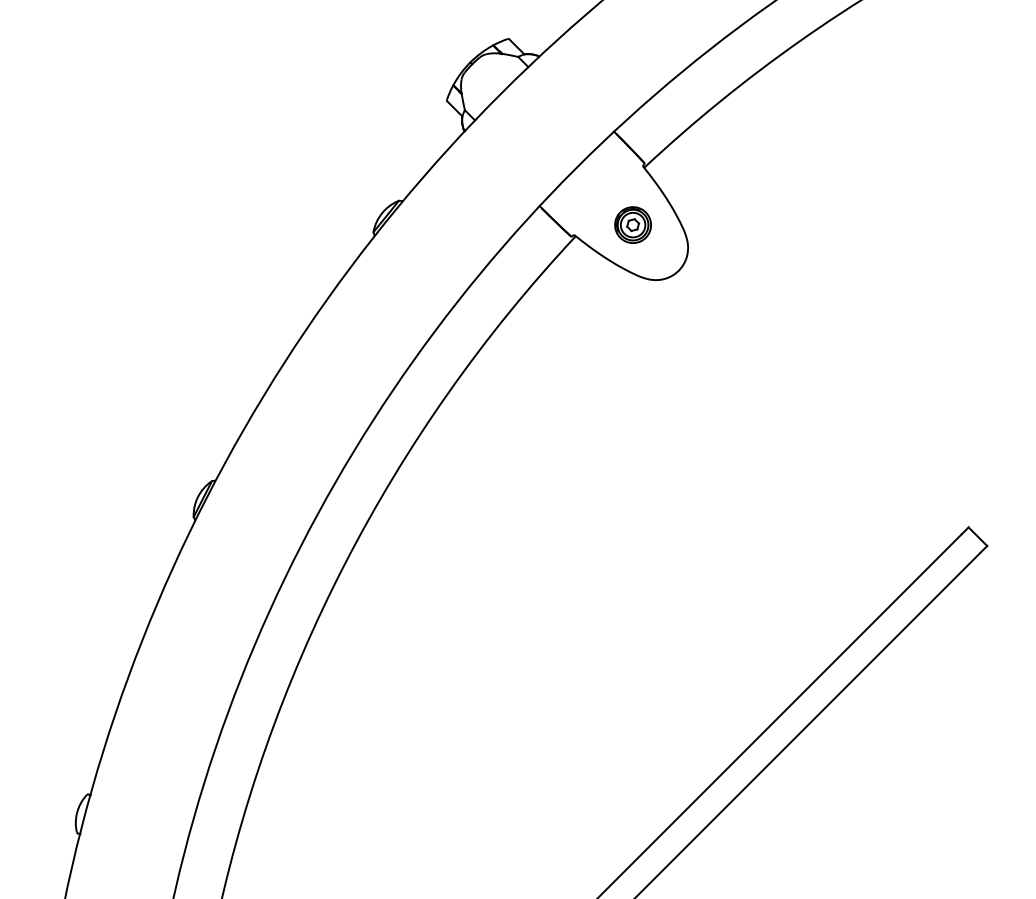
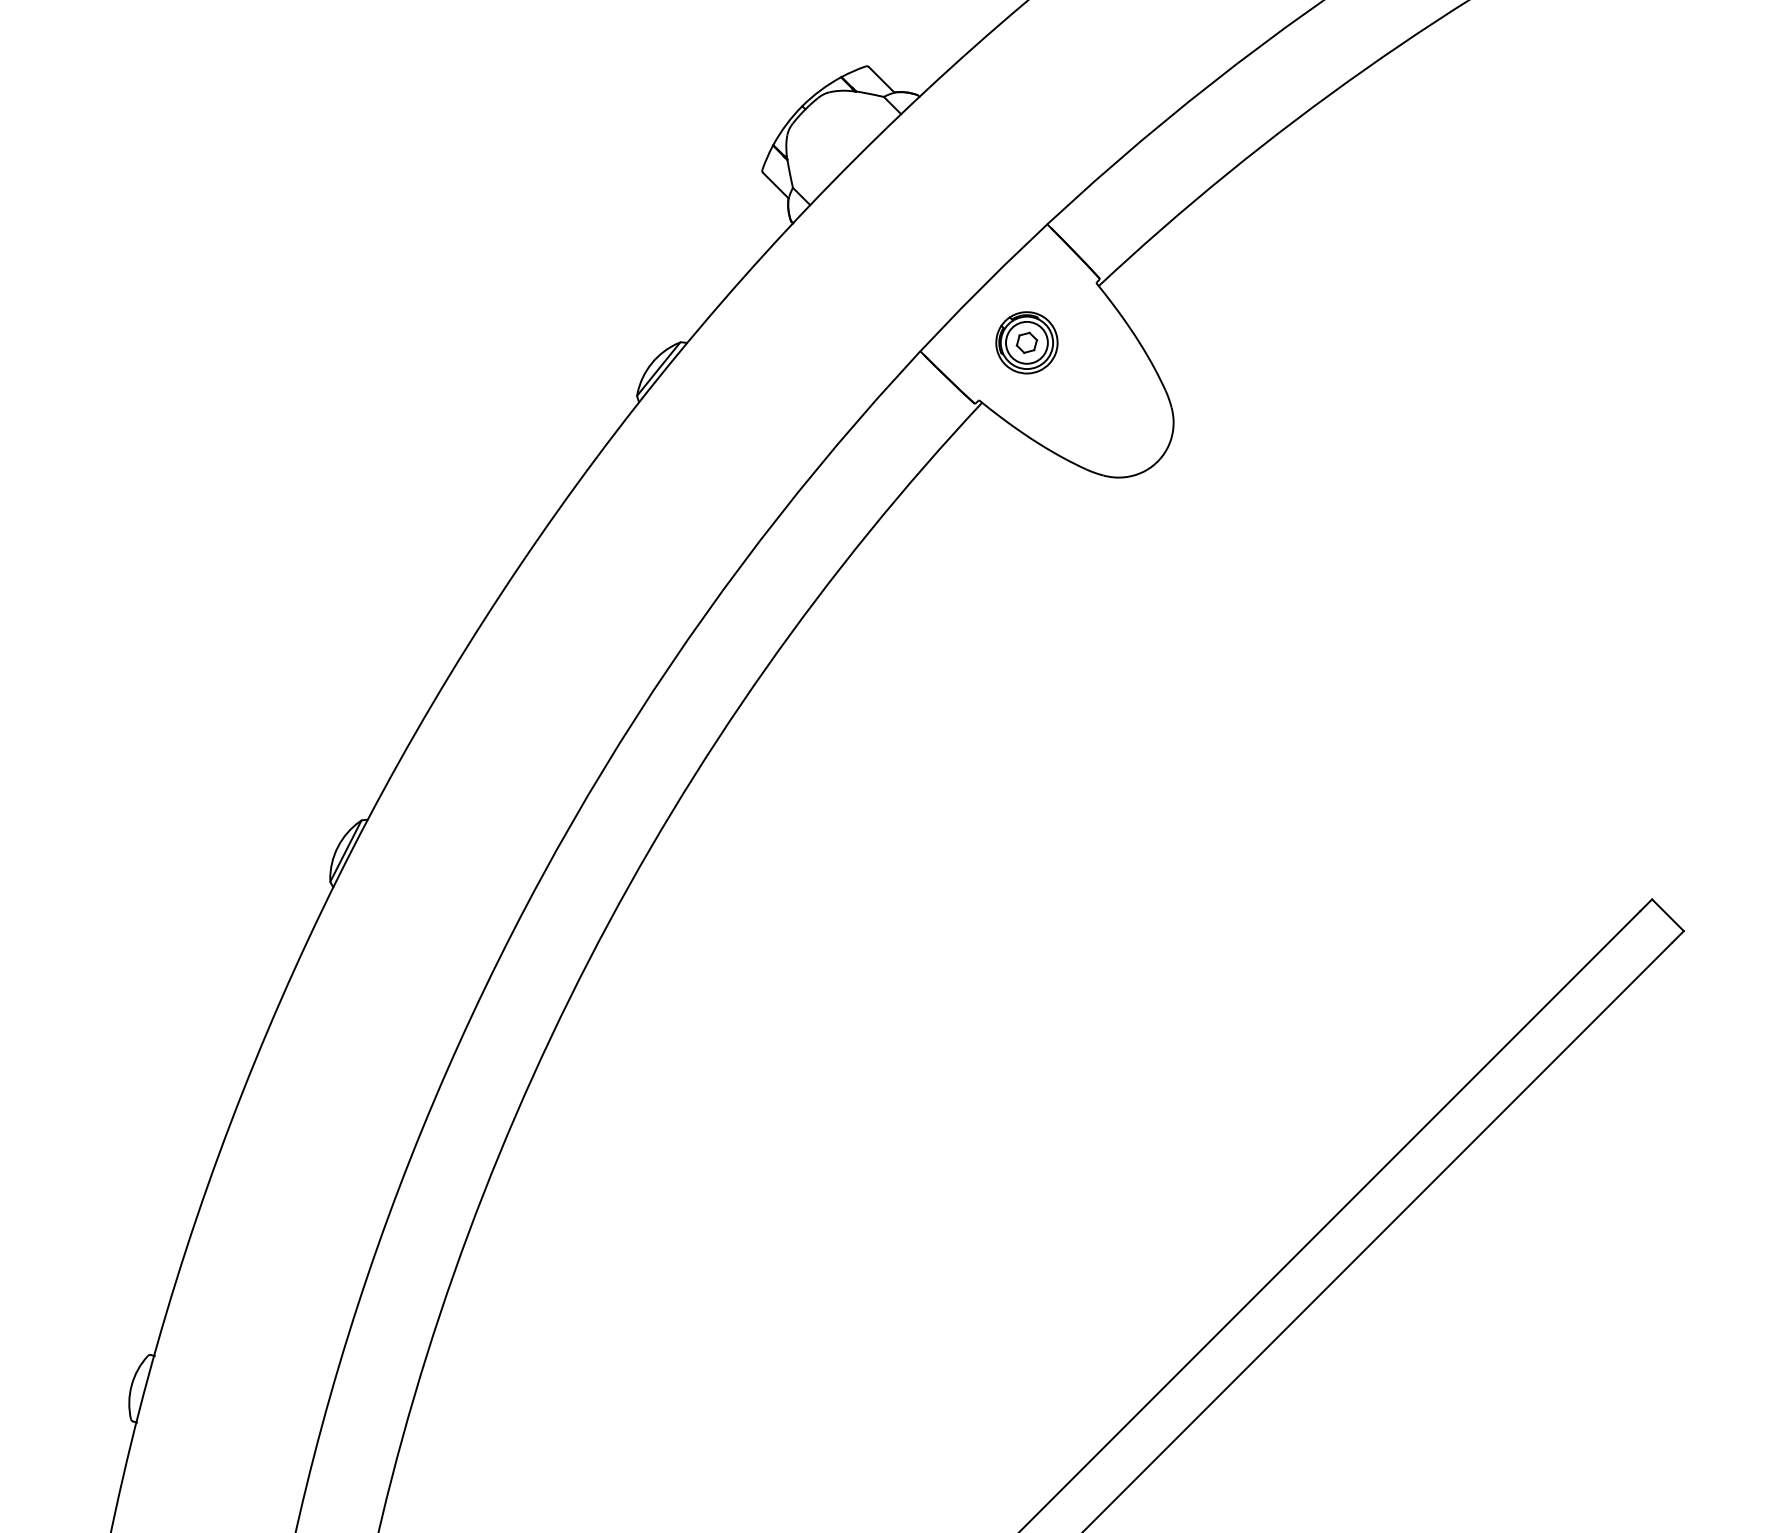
part: (632, 224) -> (1025, 341), moved

